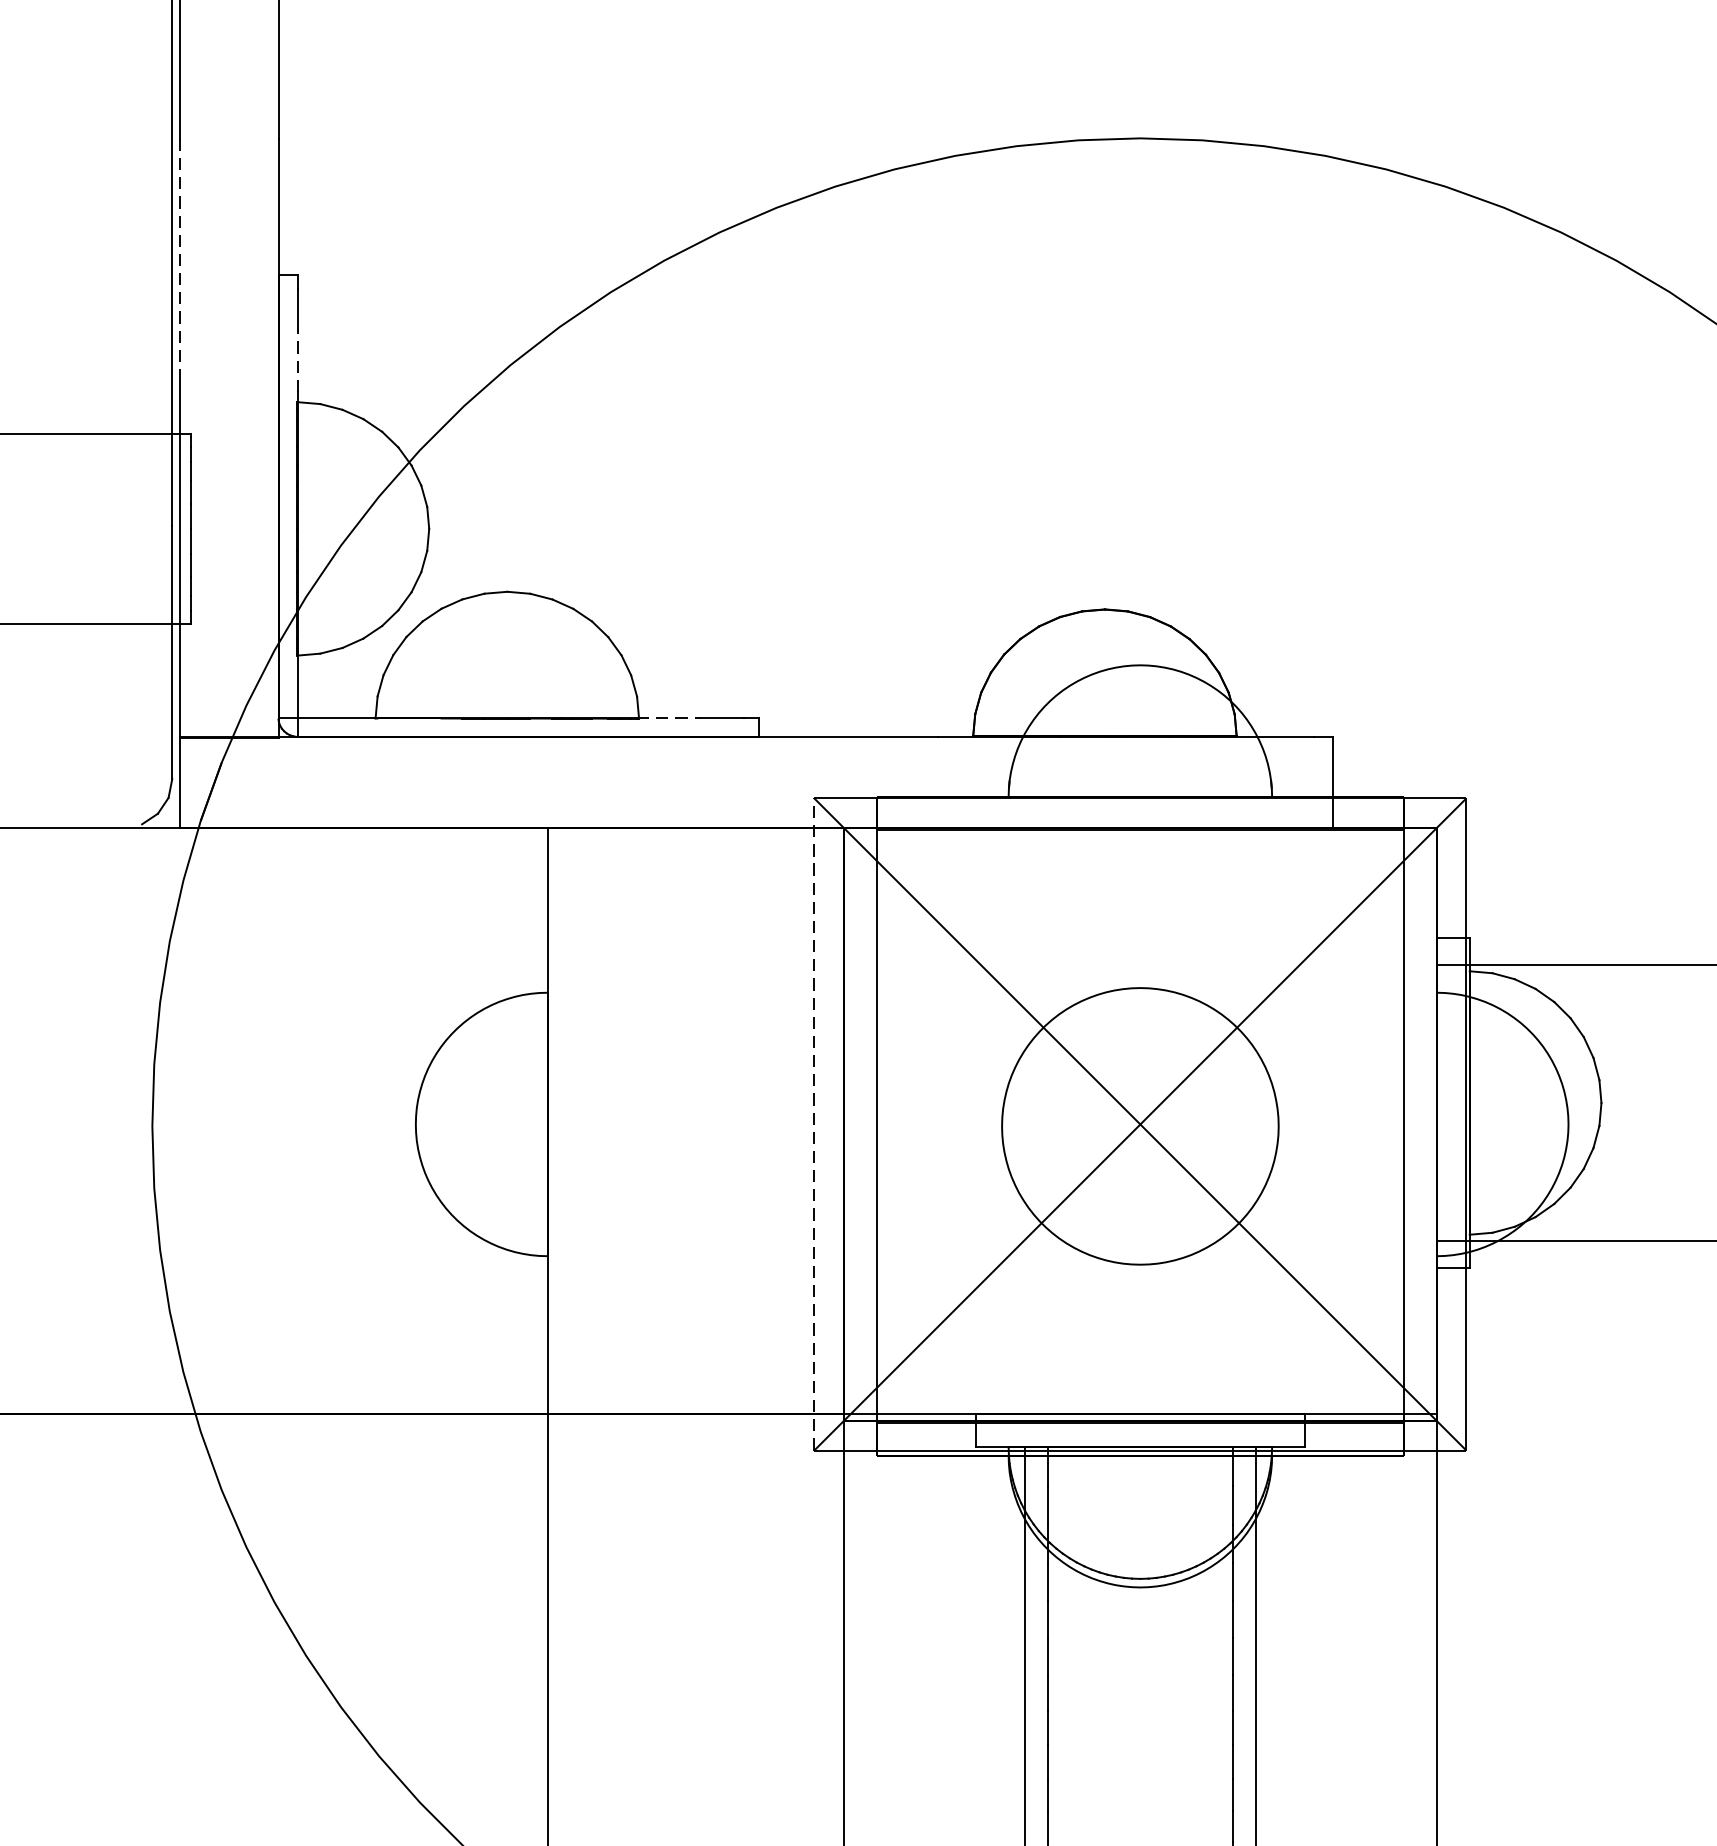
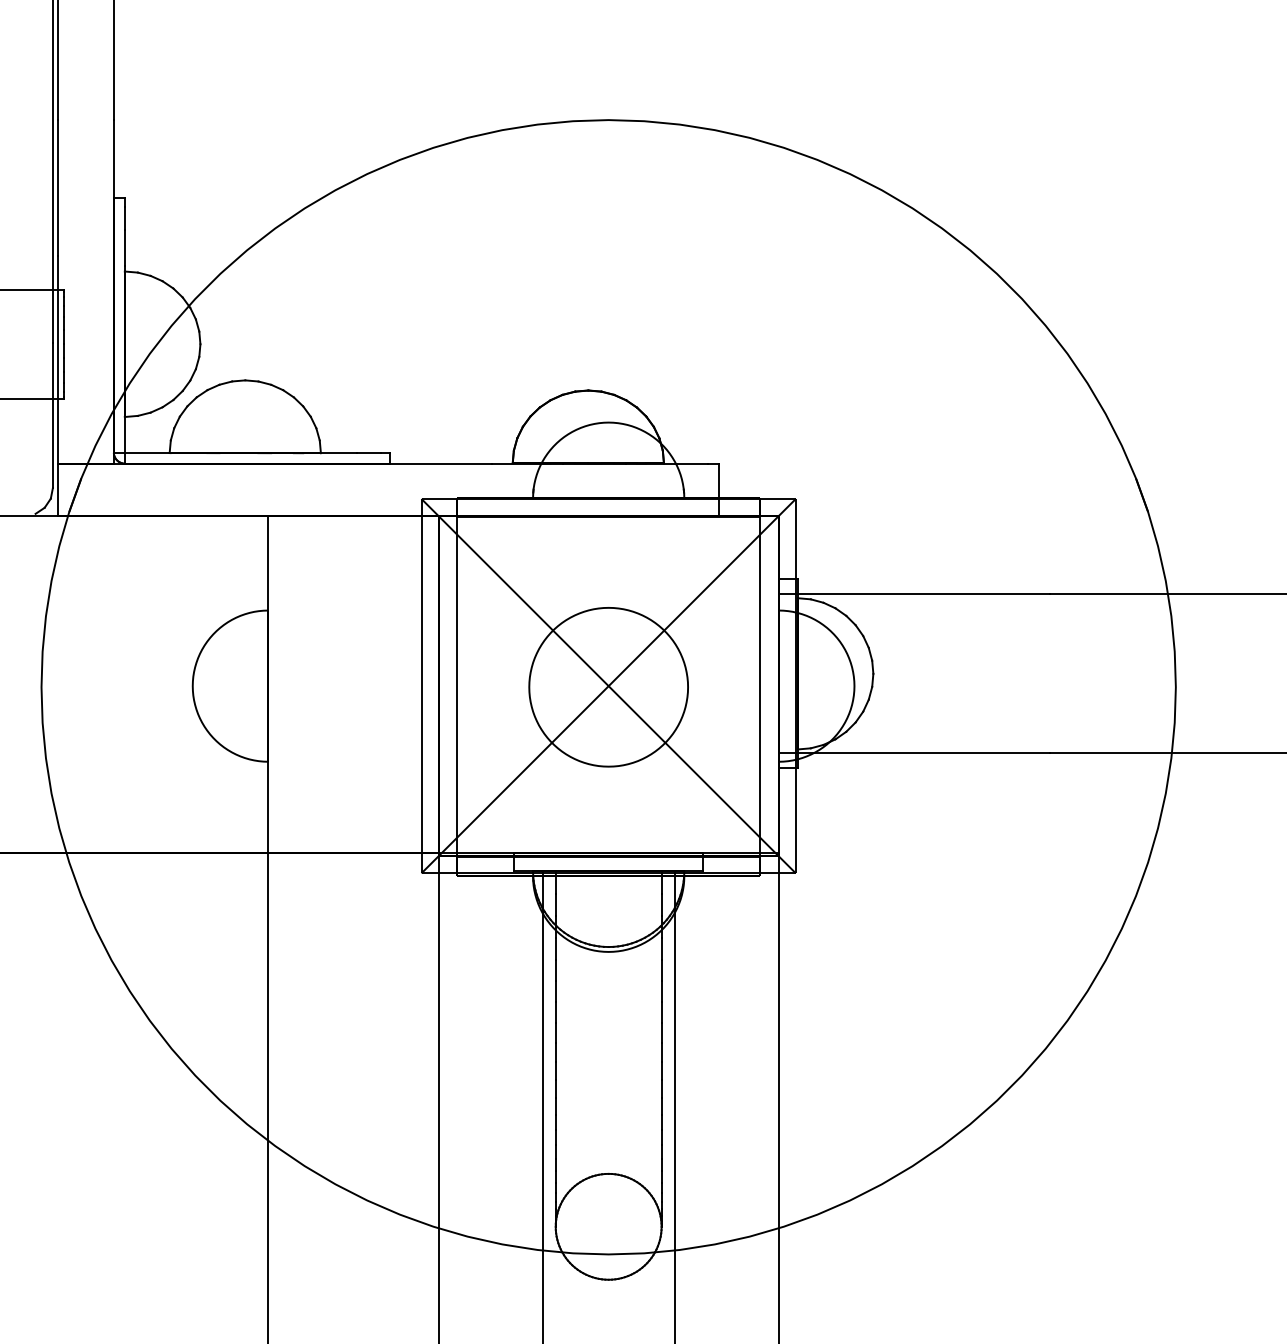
line: (180, 257) -> (57, 188), dashed -> solid
line: (298, 360) -> (125, 247), dashed -> solid
line: (669, 717) -> (338, 452), dashed -> solid
line: (814, 1123) -> (421, 685), dashed -> solid

